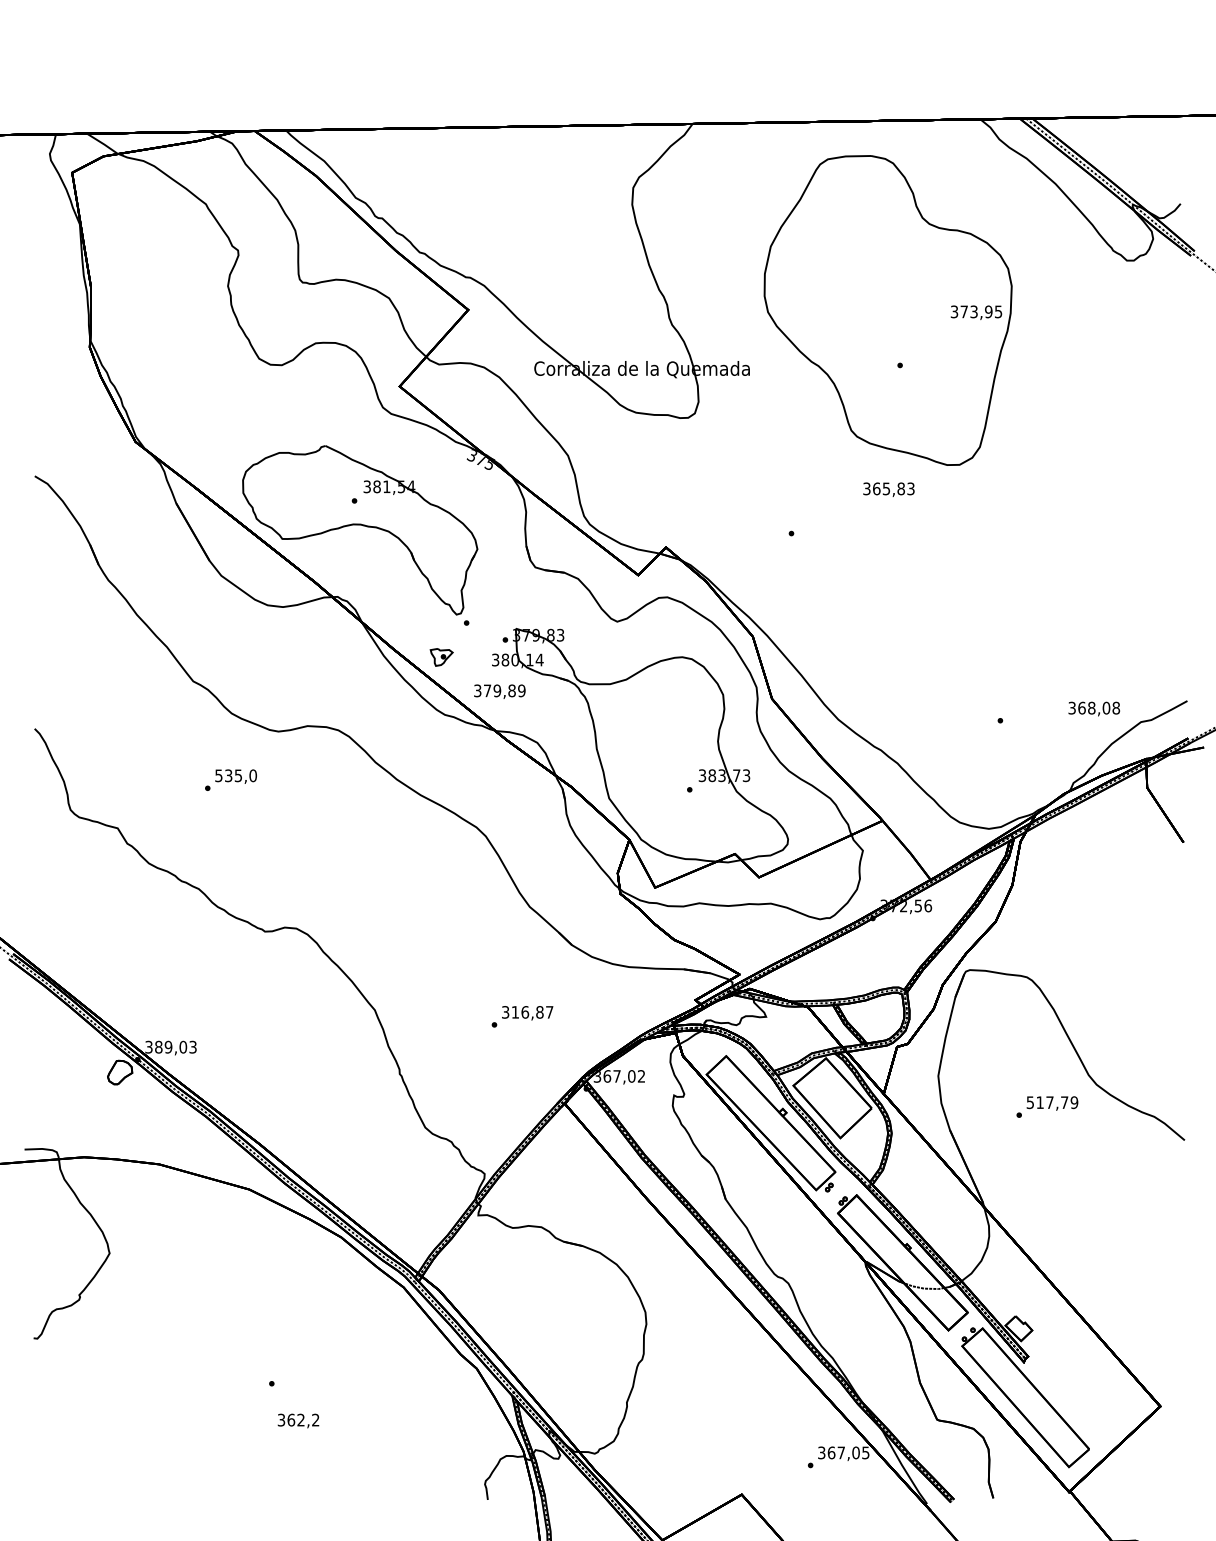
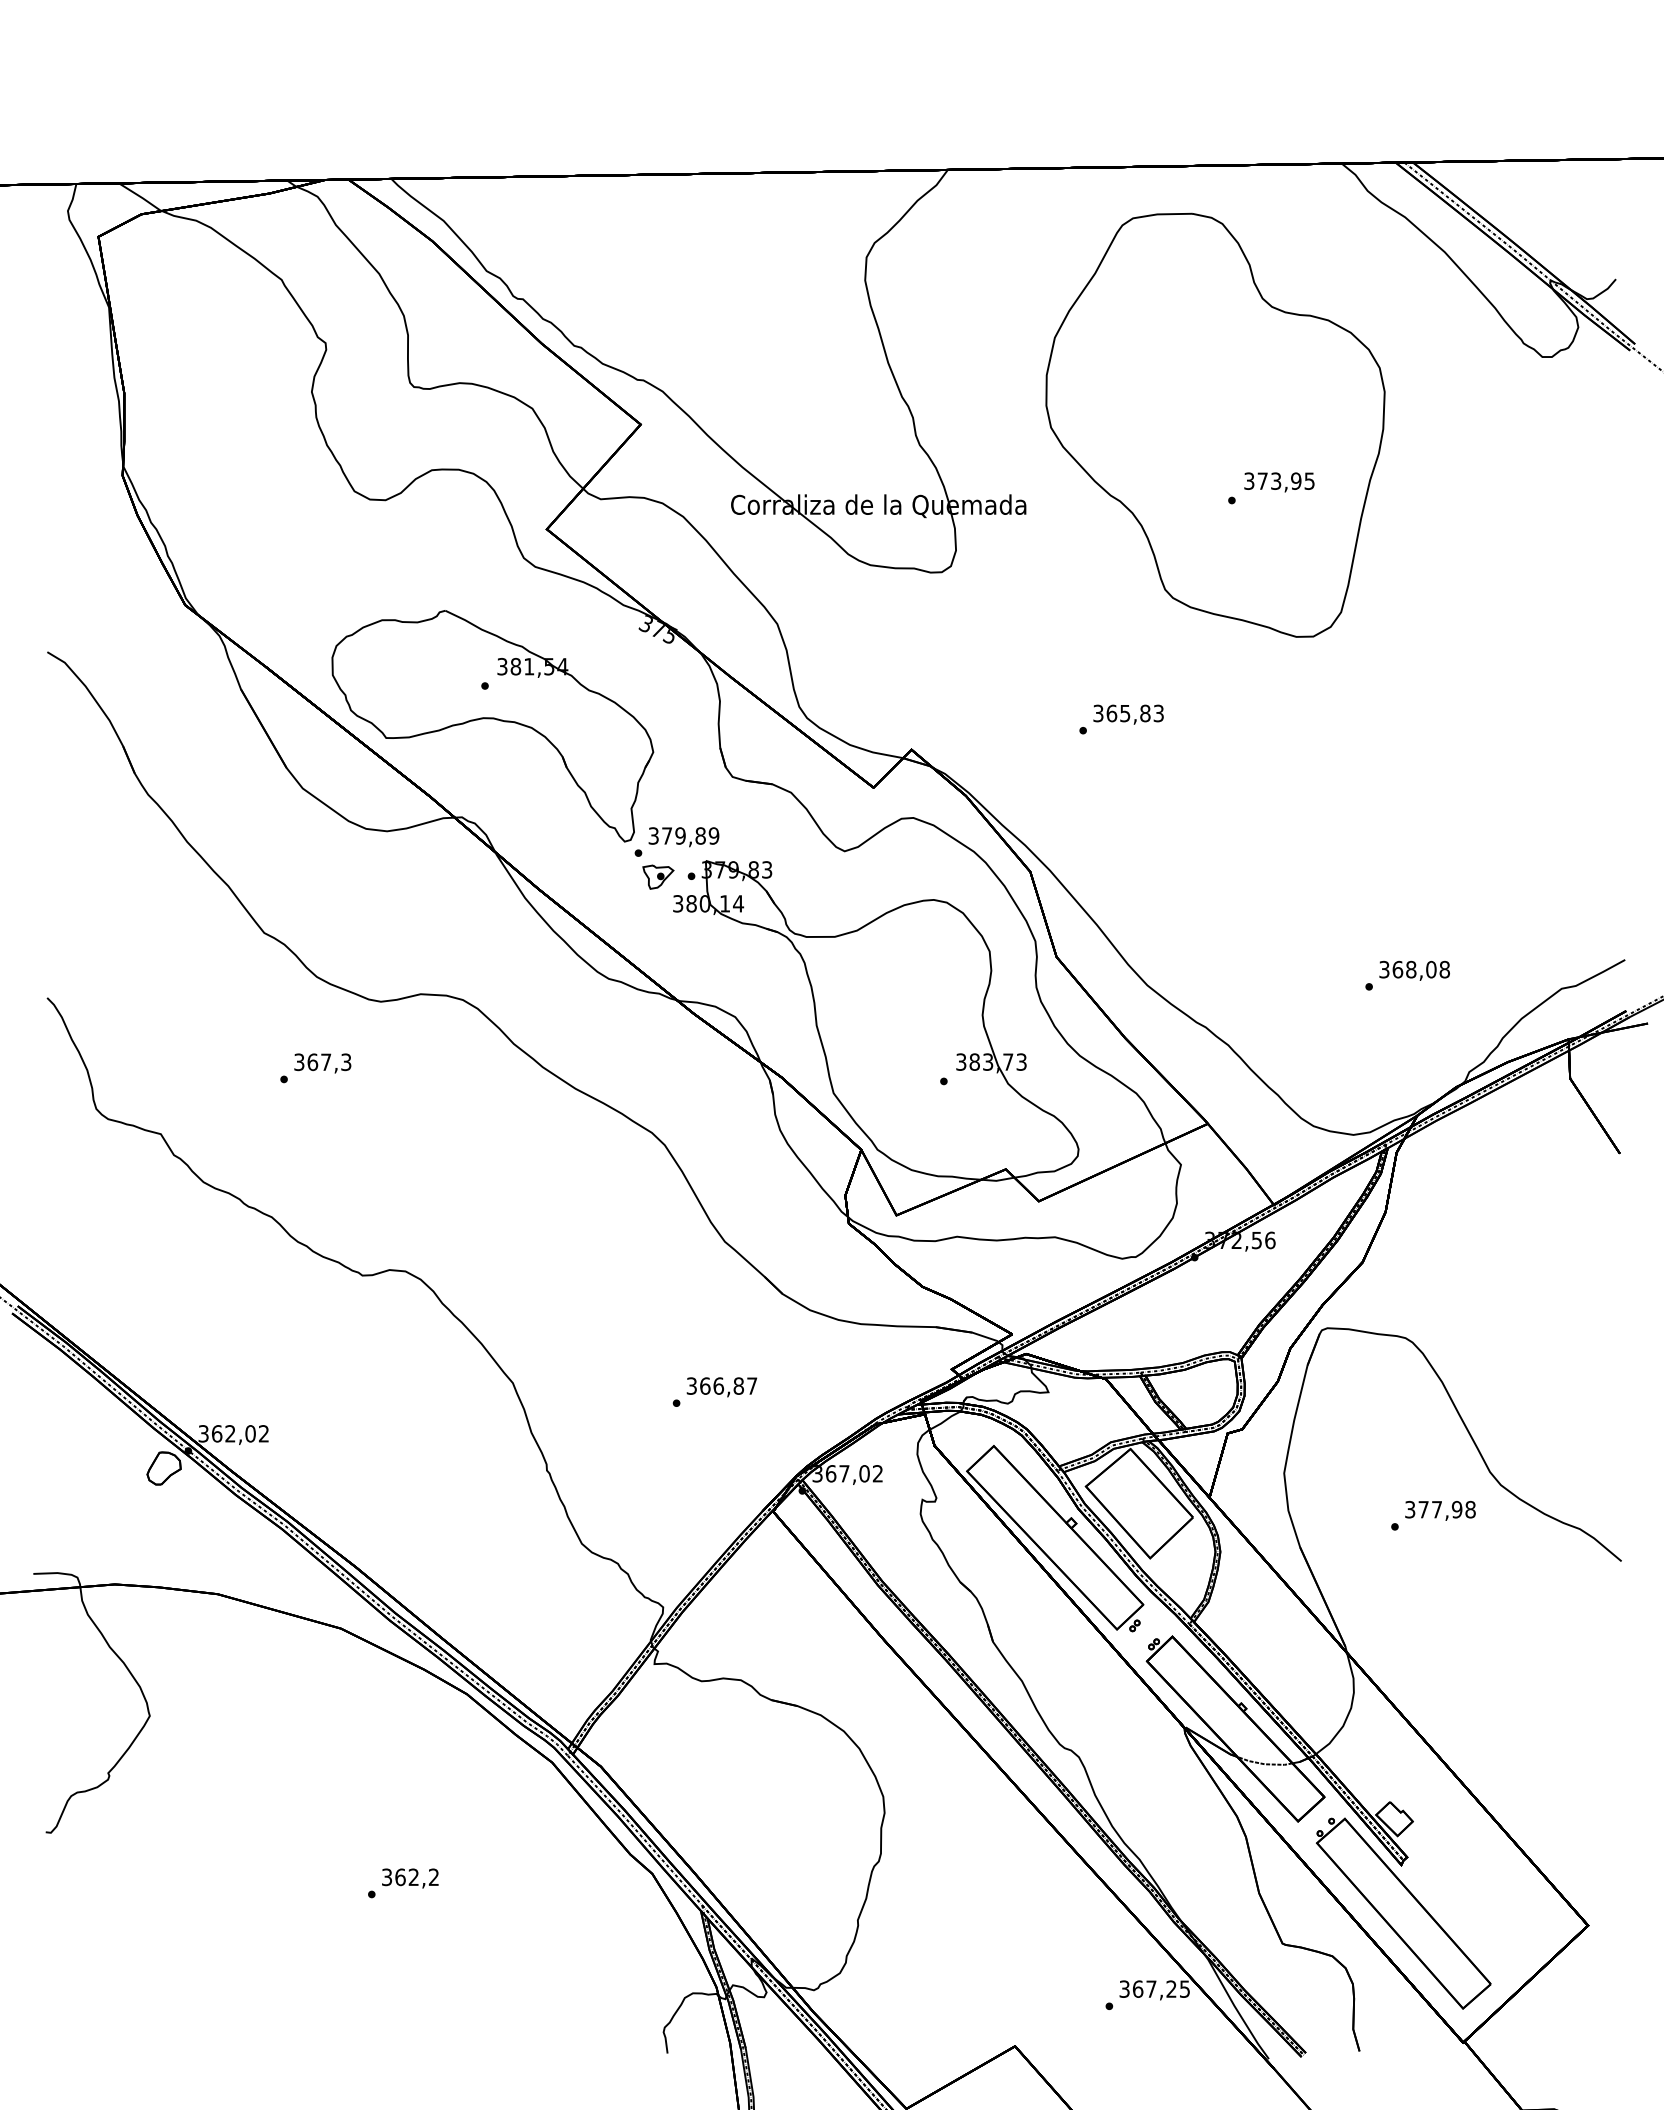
text: (976, 312) -> (1279, 482), moved
text: (888, 489) -> (1128, 714), moved
part: (441, 656) -> (658, 876), moved
text: (499, 691) -> (683, 837), moved
text: (1094, 708) -> (1414, 970), moved
text: (235, 775) -> (322, 1062), 535,0 -> 367,3
text: (515, 1011) -> (705, 1385), 316,87 -> 366,87
text: (175, 1046) -> (239, 1433), 389,03 -> 362,02
text: (1052, 1102) -> (1440, 1509), 517,79 -> 377,98
text: (298, 1421) -> (410, 1878), moved
text: (856, 1452) -> (1171, 1988), 367,05 -> 367,25

